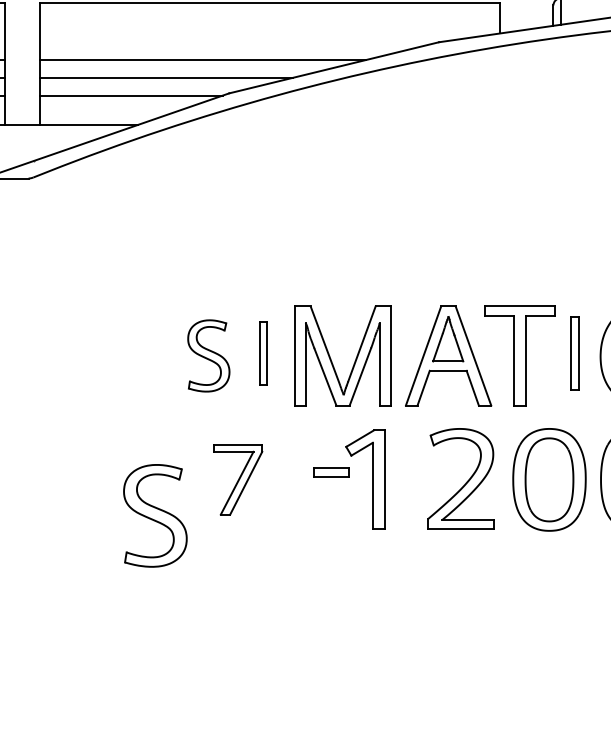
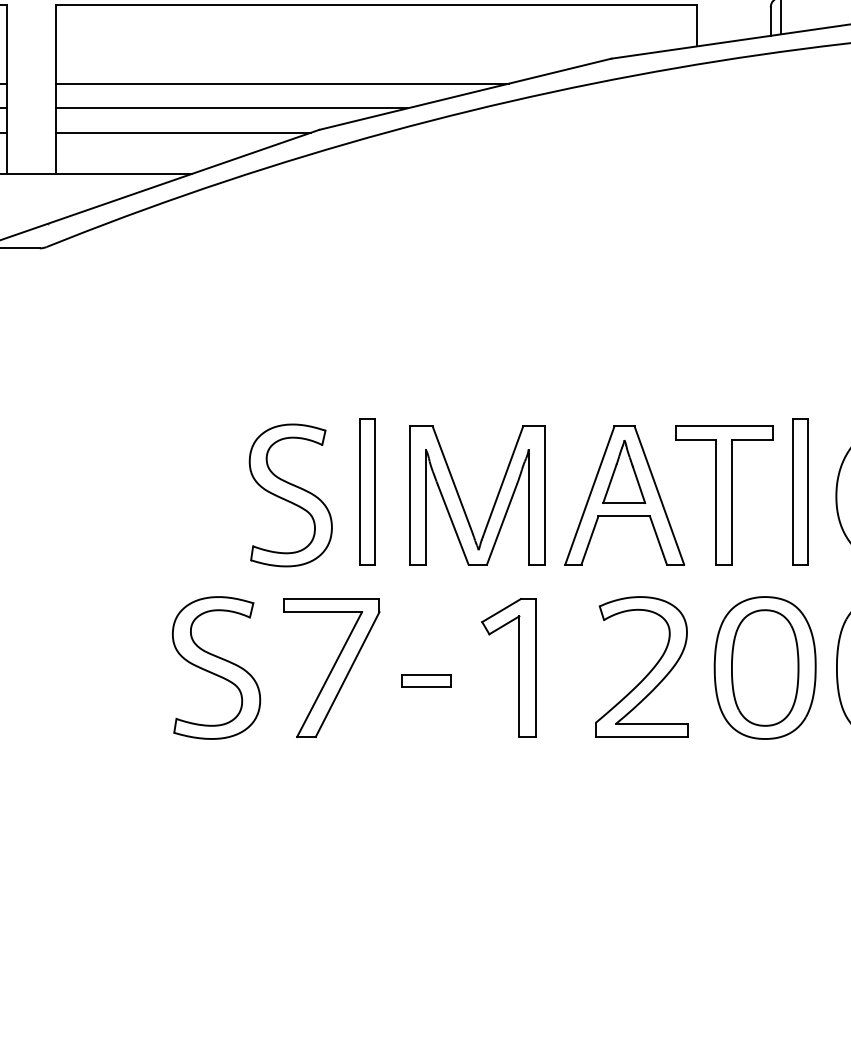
part: (263, 353) -> (367, 492), size x1.67
part: (574, 353) -> (800, 492), size x1.43
part: (208, 355) -> (290, 494), size x1.43
part: (331, 472) -> (426, 681), moved
part: (238, 479) -> (332, 667), size x1.43
part: (155, 515) -> (216, 667), moved

